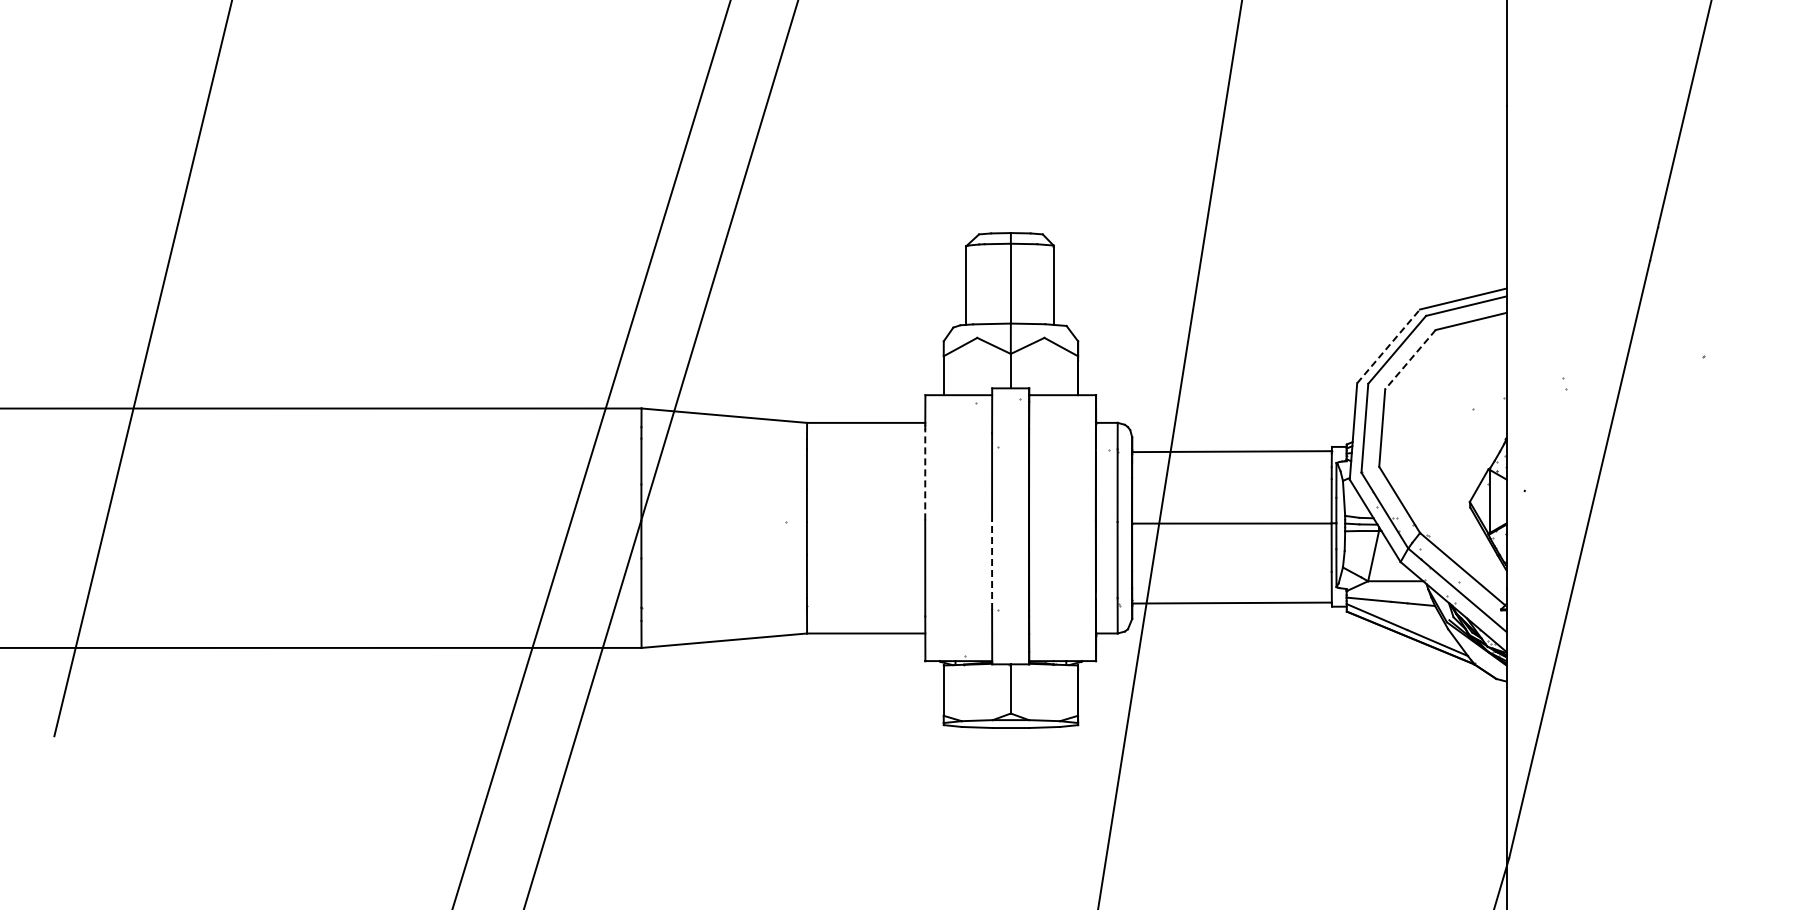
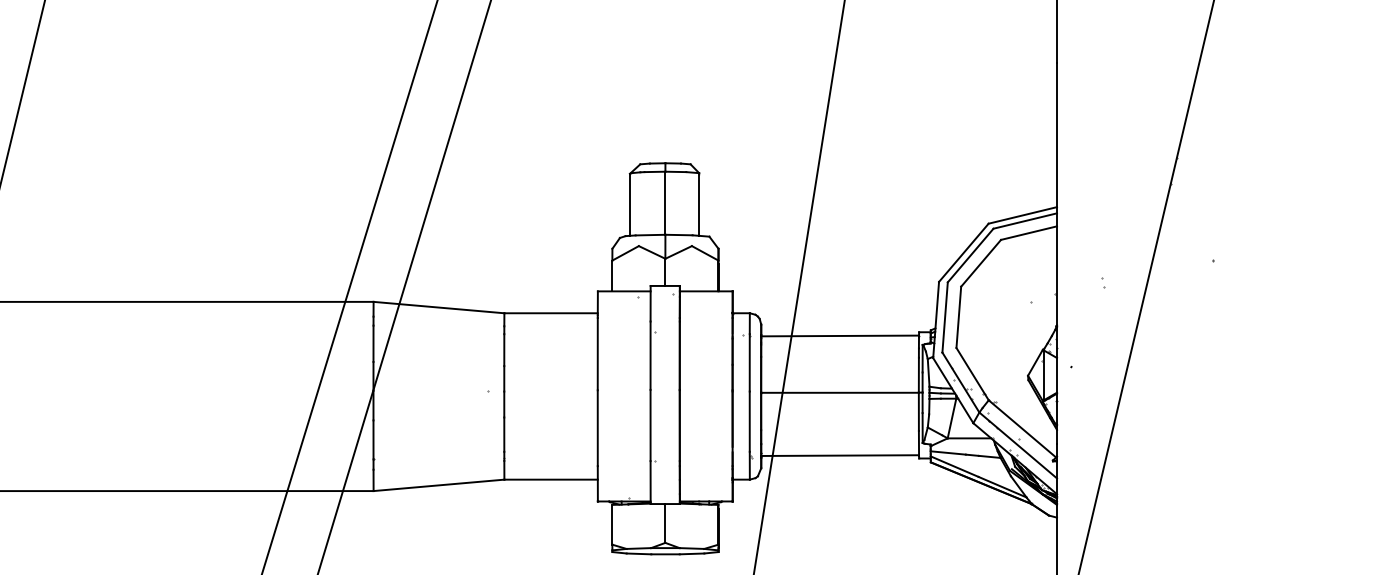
line: (1388, 346) -> (963, 252), dashed -> solid
line: (1410, 359) -> (981, 263), dashed -> solid
line: (925, 474) -> (597, 354), dashed -> solid
line: (992, 564) -> (650, 425), dashed -> solid

